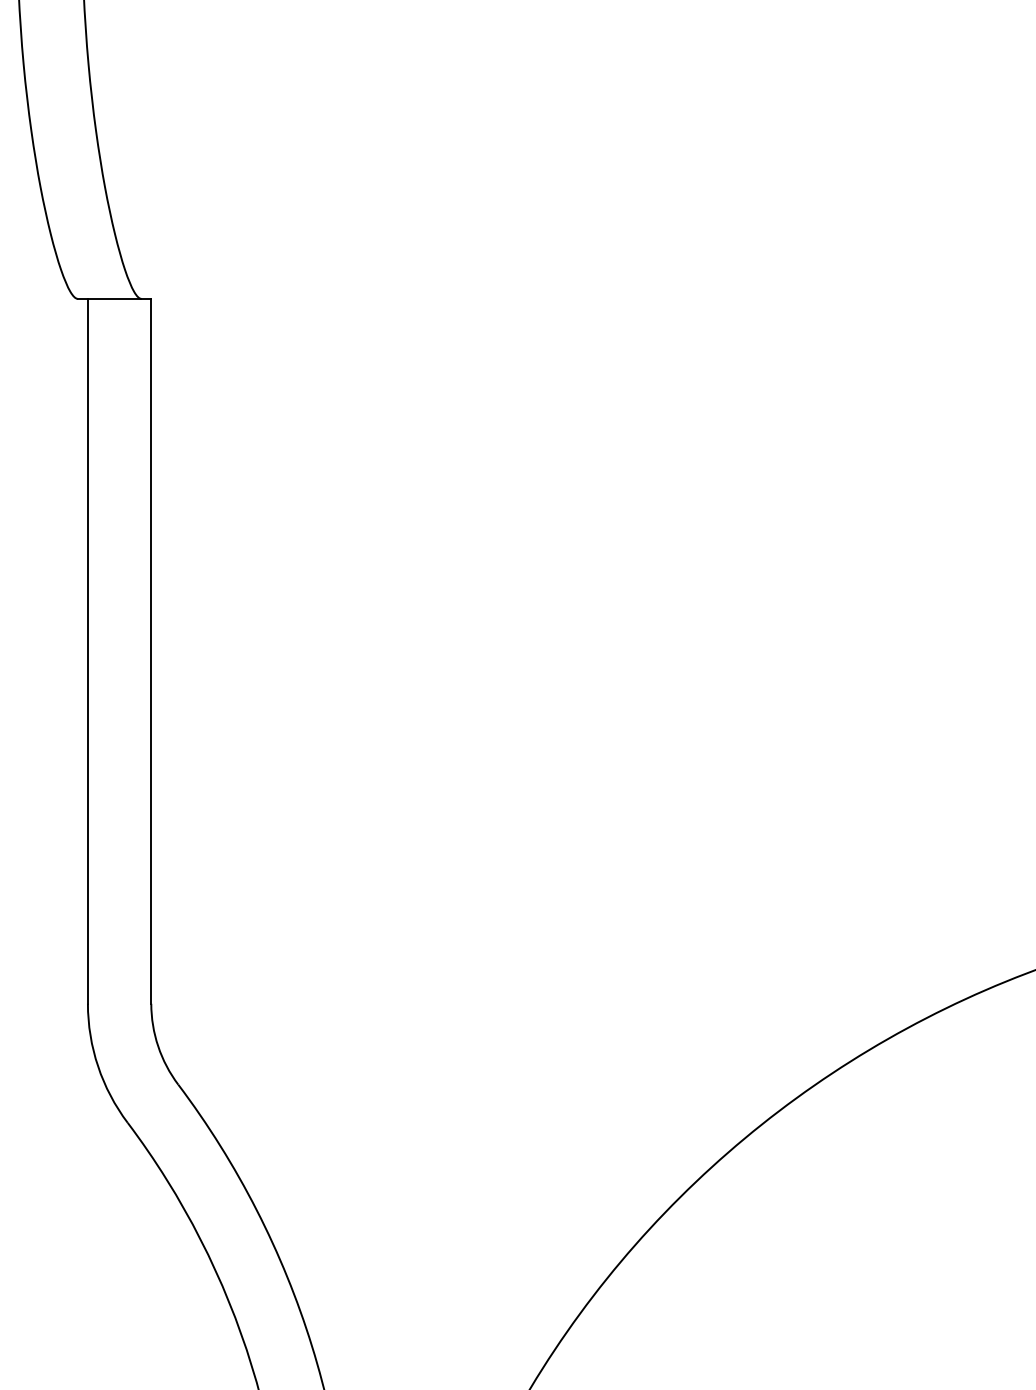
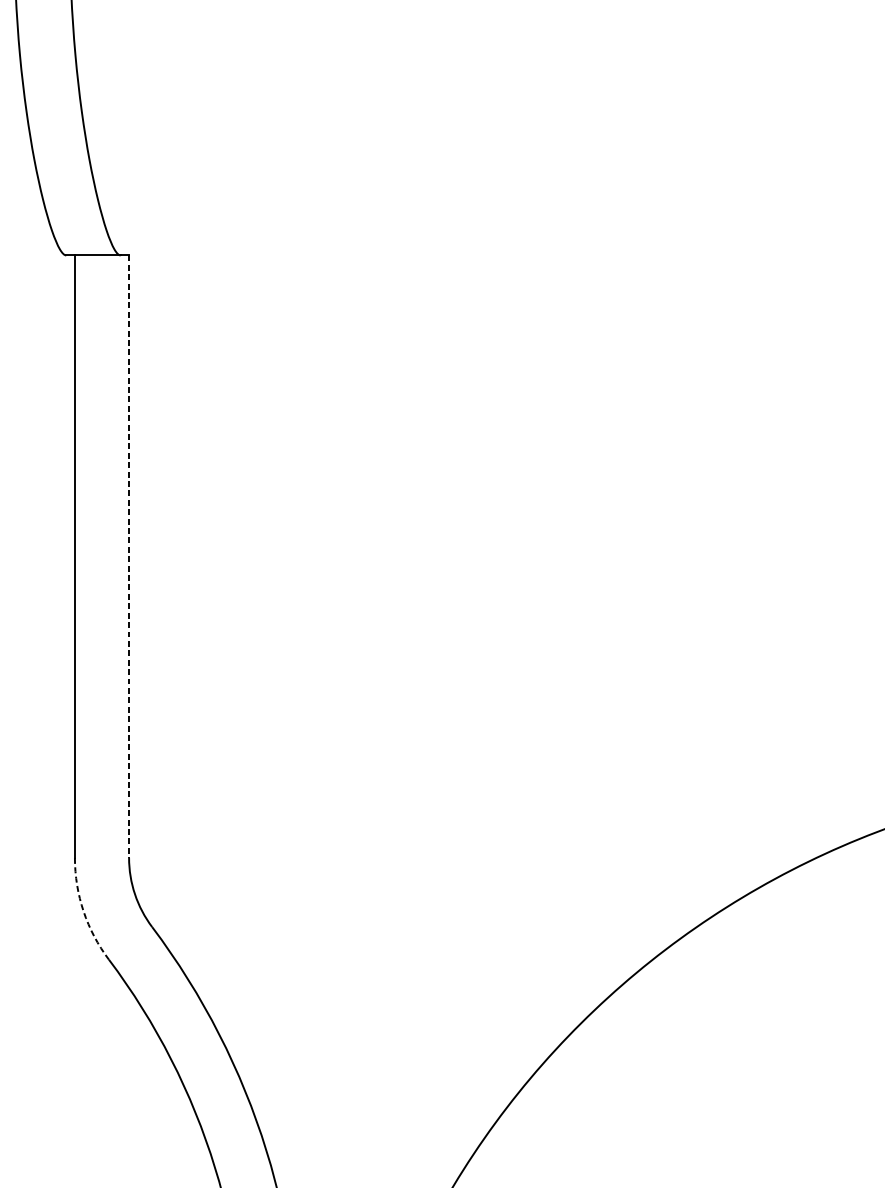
line: (151, 651) -> (129, 556), solid -> dashed
arc: (98, 1066) -> (83, 911), solid -> dashed

